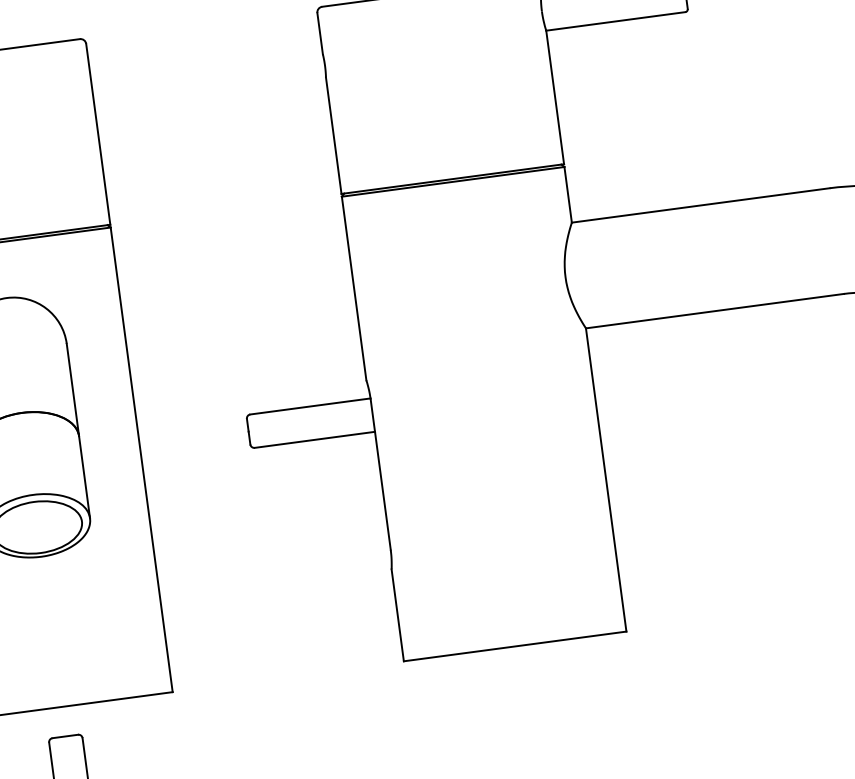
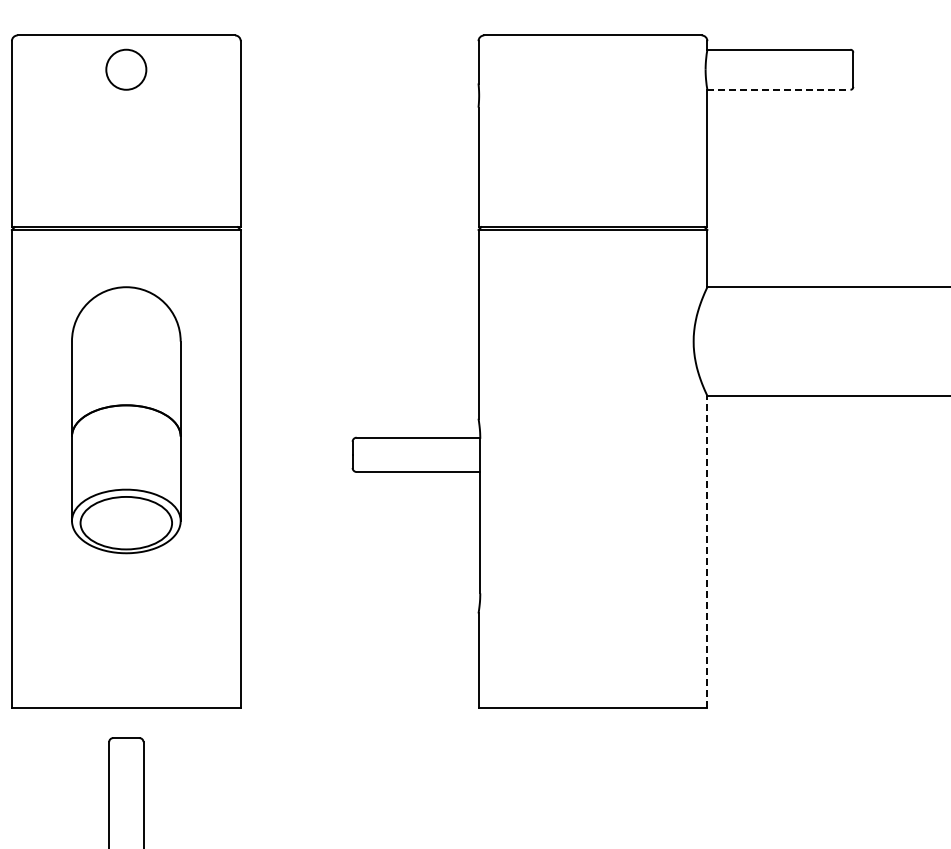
line: (615, 21) -> (778, 89), solid -> dashed
line: (606, 479) -> (707, 551), solid -> dashed

